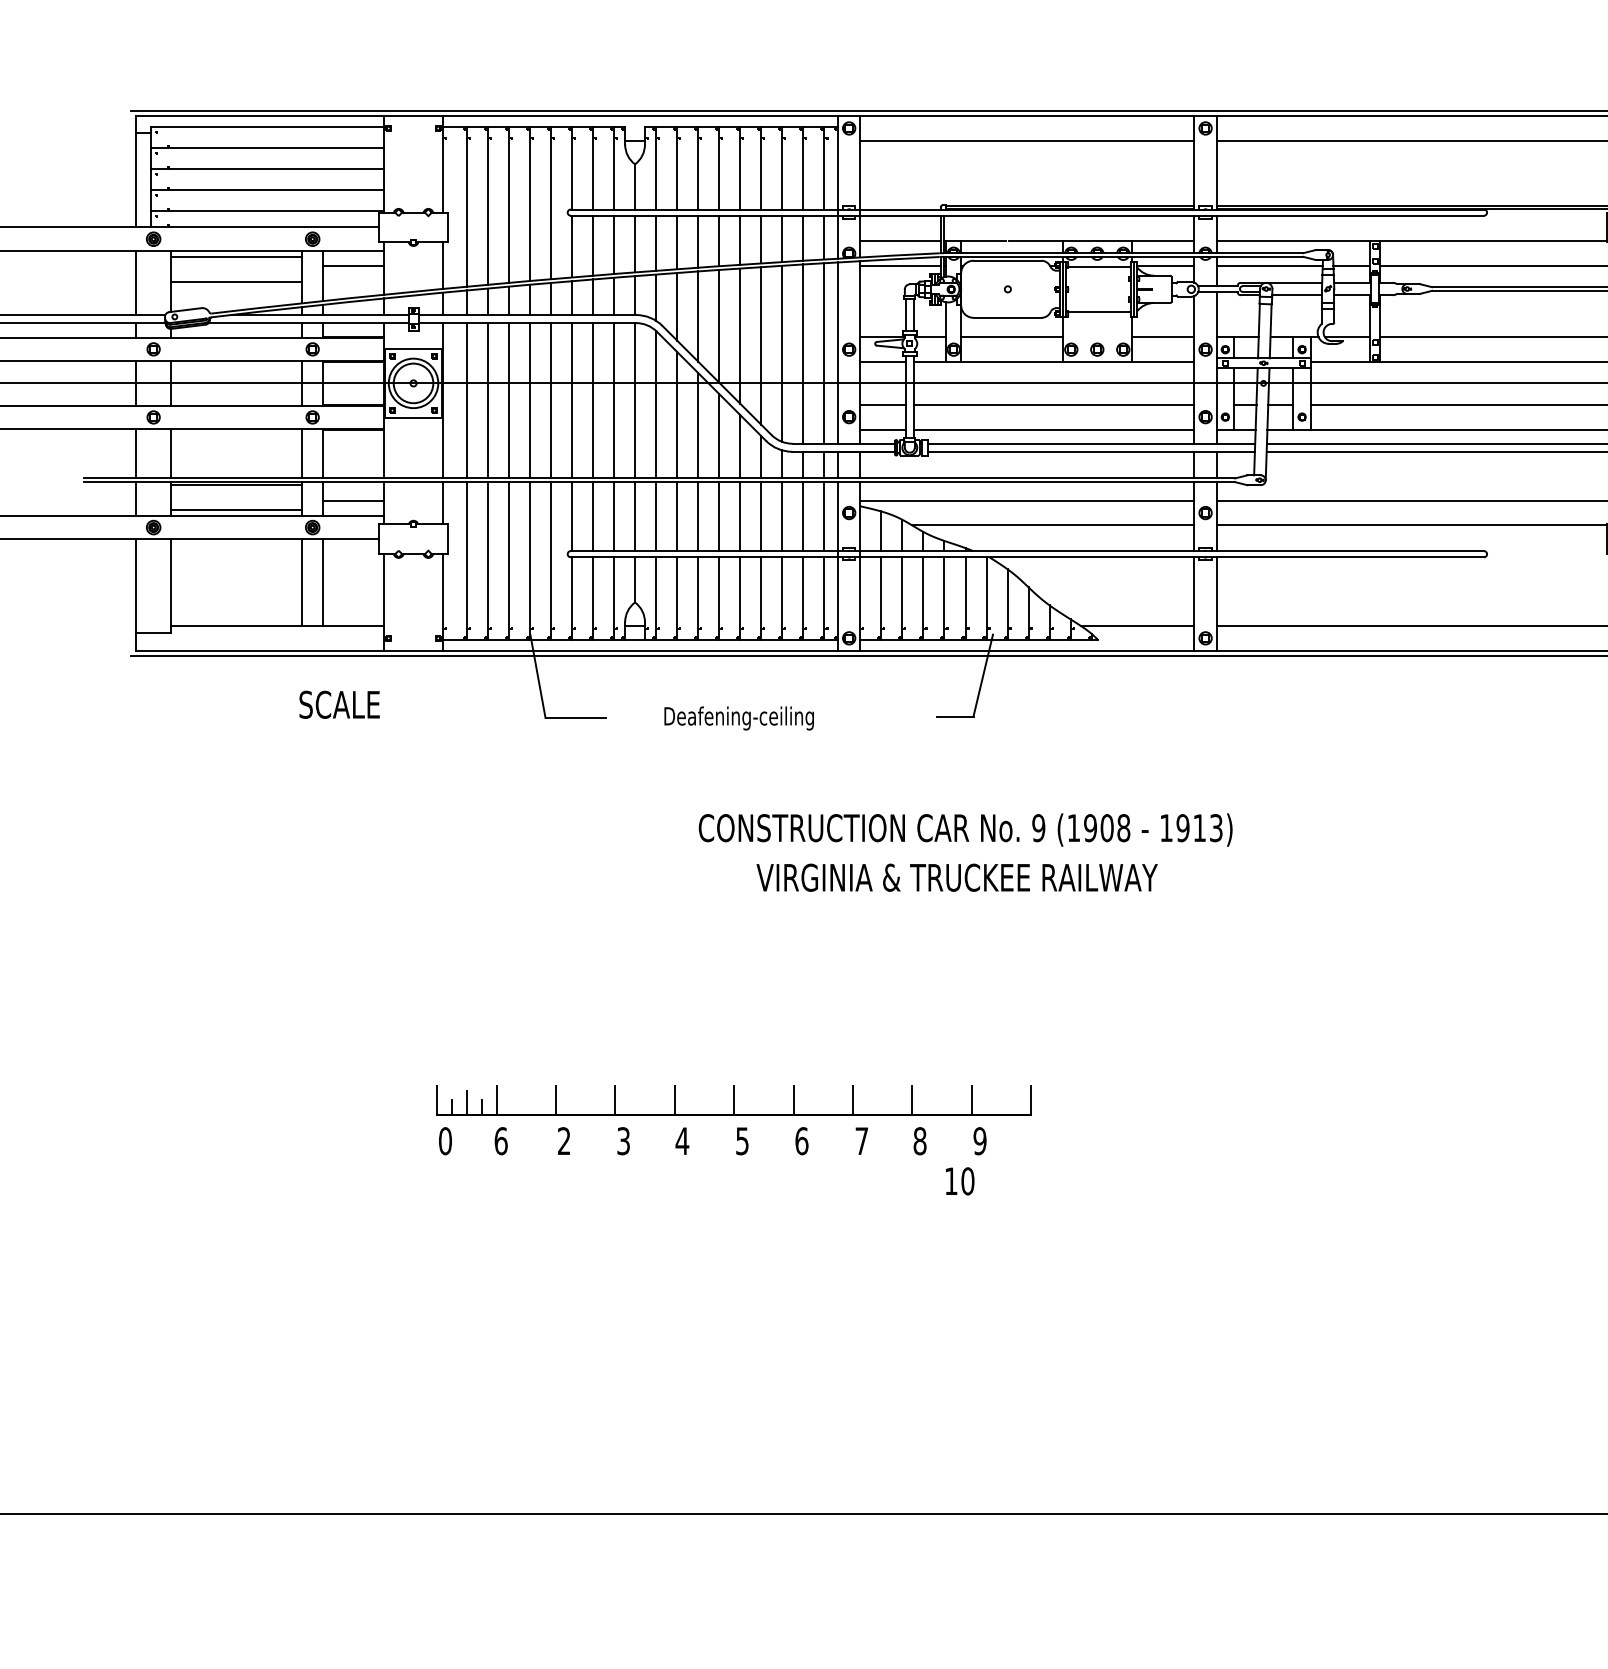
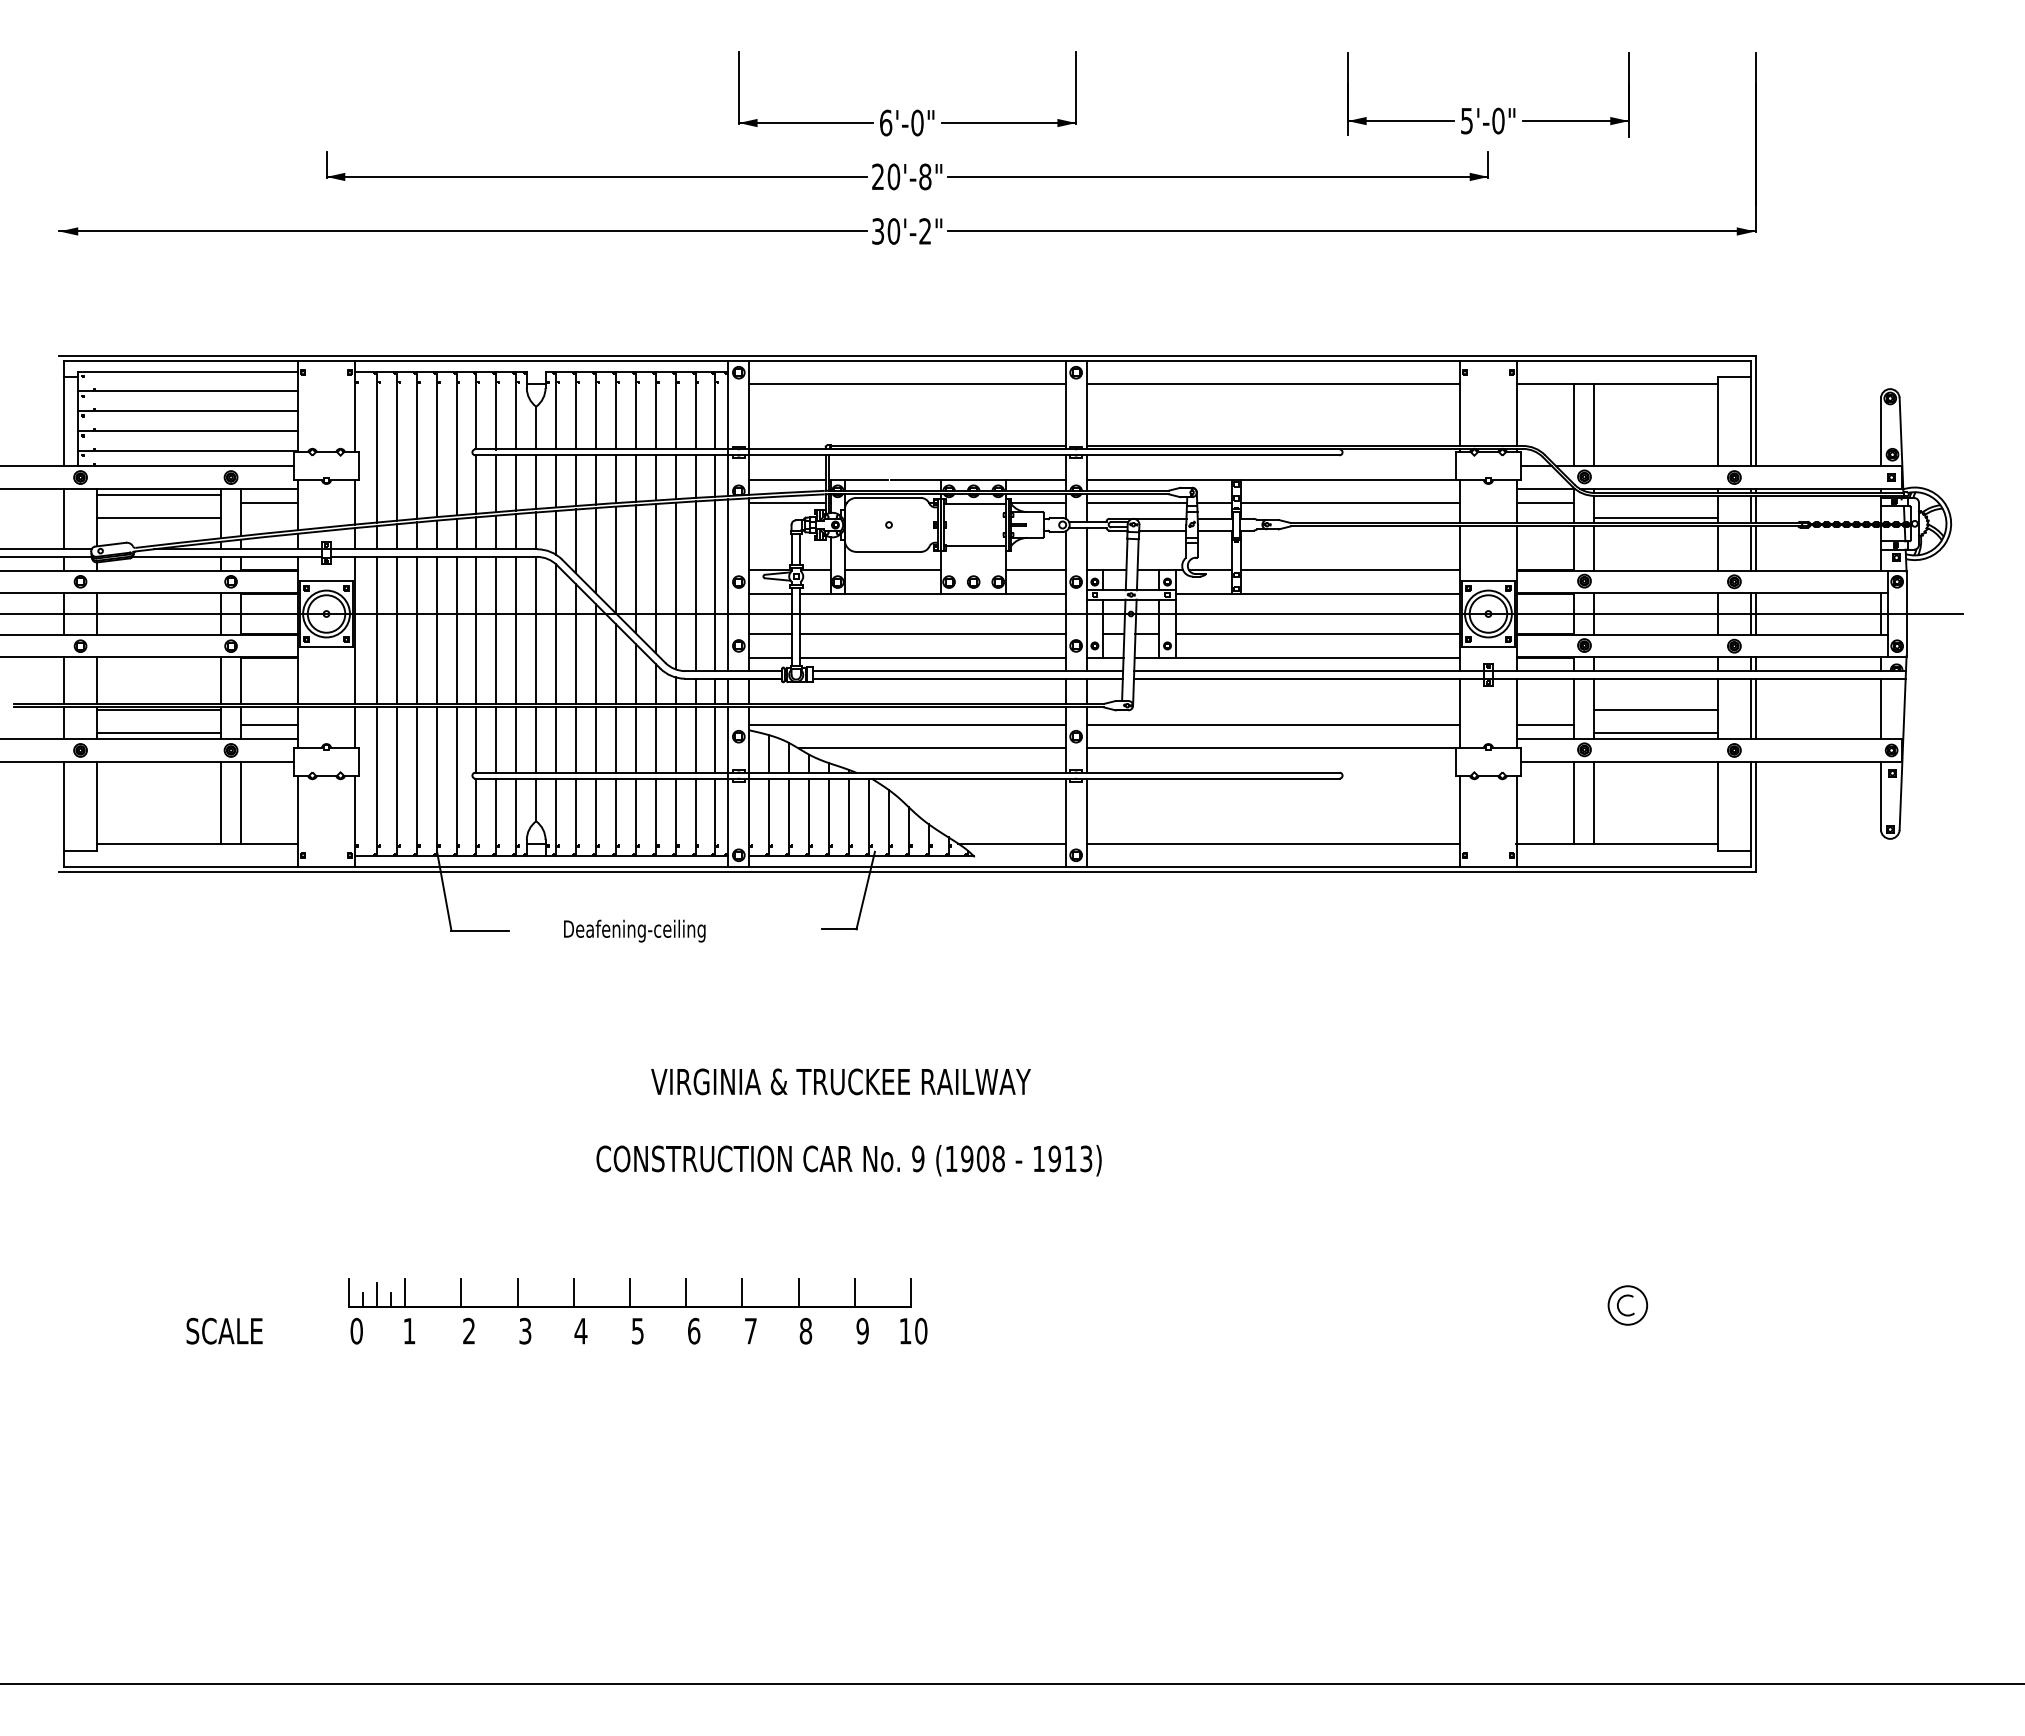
text: (339, 704) -> (224, 1330), moved
text: (965, 829) -> (848, 1160), moved
text: (501, 1140) -> (409, 1330), 6 -> 1
text: (959, 1180) -> (913, 1330), moved

